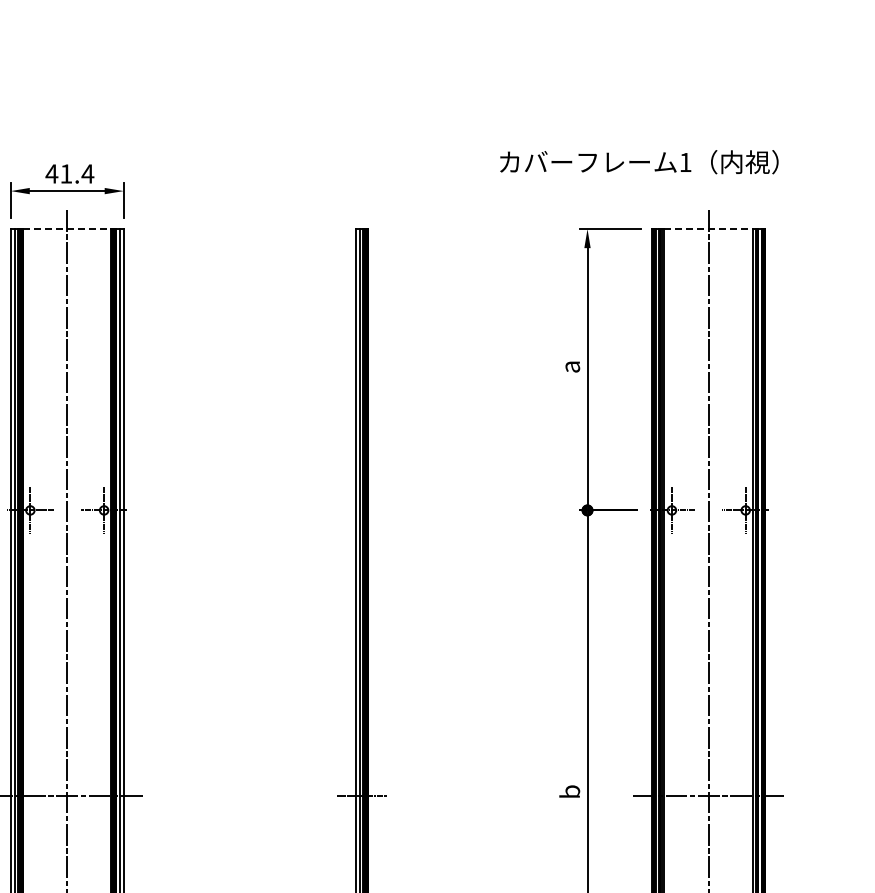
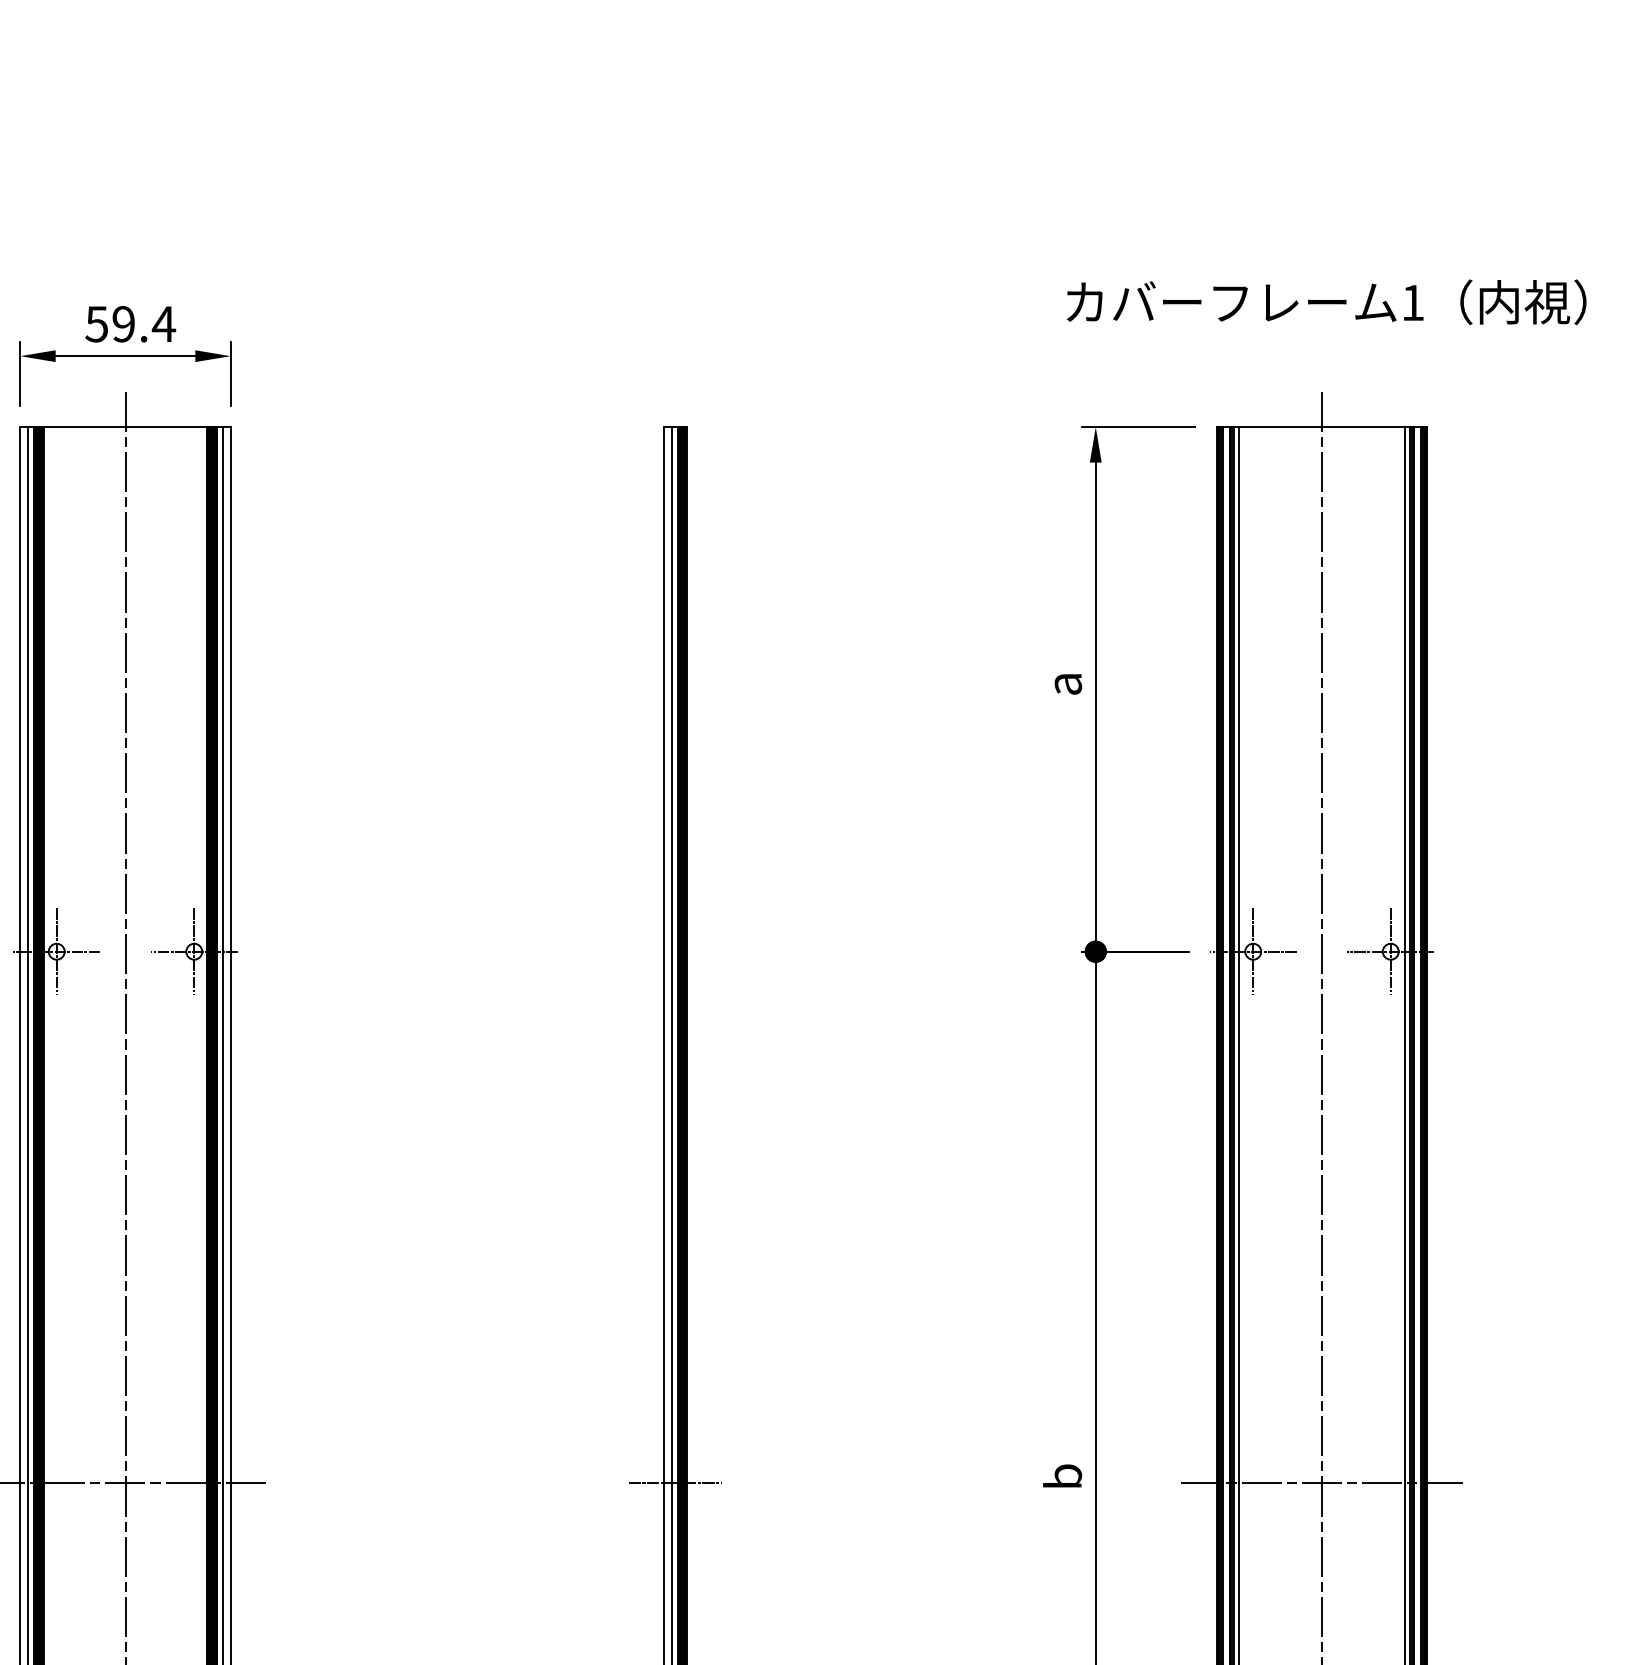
text: (639, 162) -> (1327, 302), moved
text: (58, 173) -> (109, 323), 41.4 -> 59.4
line: (67, 229) -> (125, 427), dashed -> solid
line: (709, 229) -> (1323, 427), dashed -> solid

